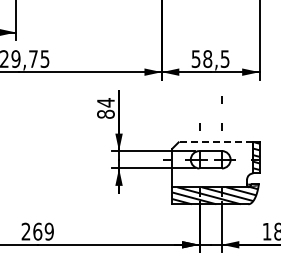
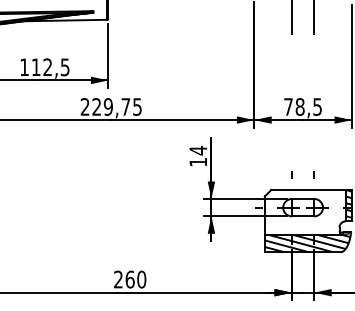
text: (196, 58) -> (288, 106), 58,5 -> 78,5
line: (221, 99) -> (313, 147), removed
text: (106, 113) -> (198, 161), 84 -> 14
line: (215, 142) -> (307, 190), dashed -> solid
text: (49, 231) -> (141, 279), 269 -> 260

